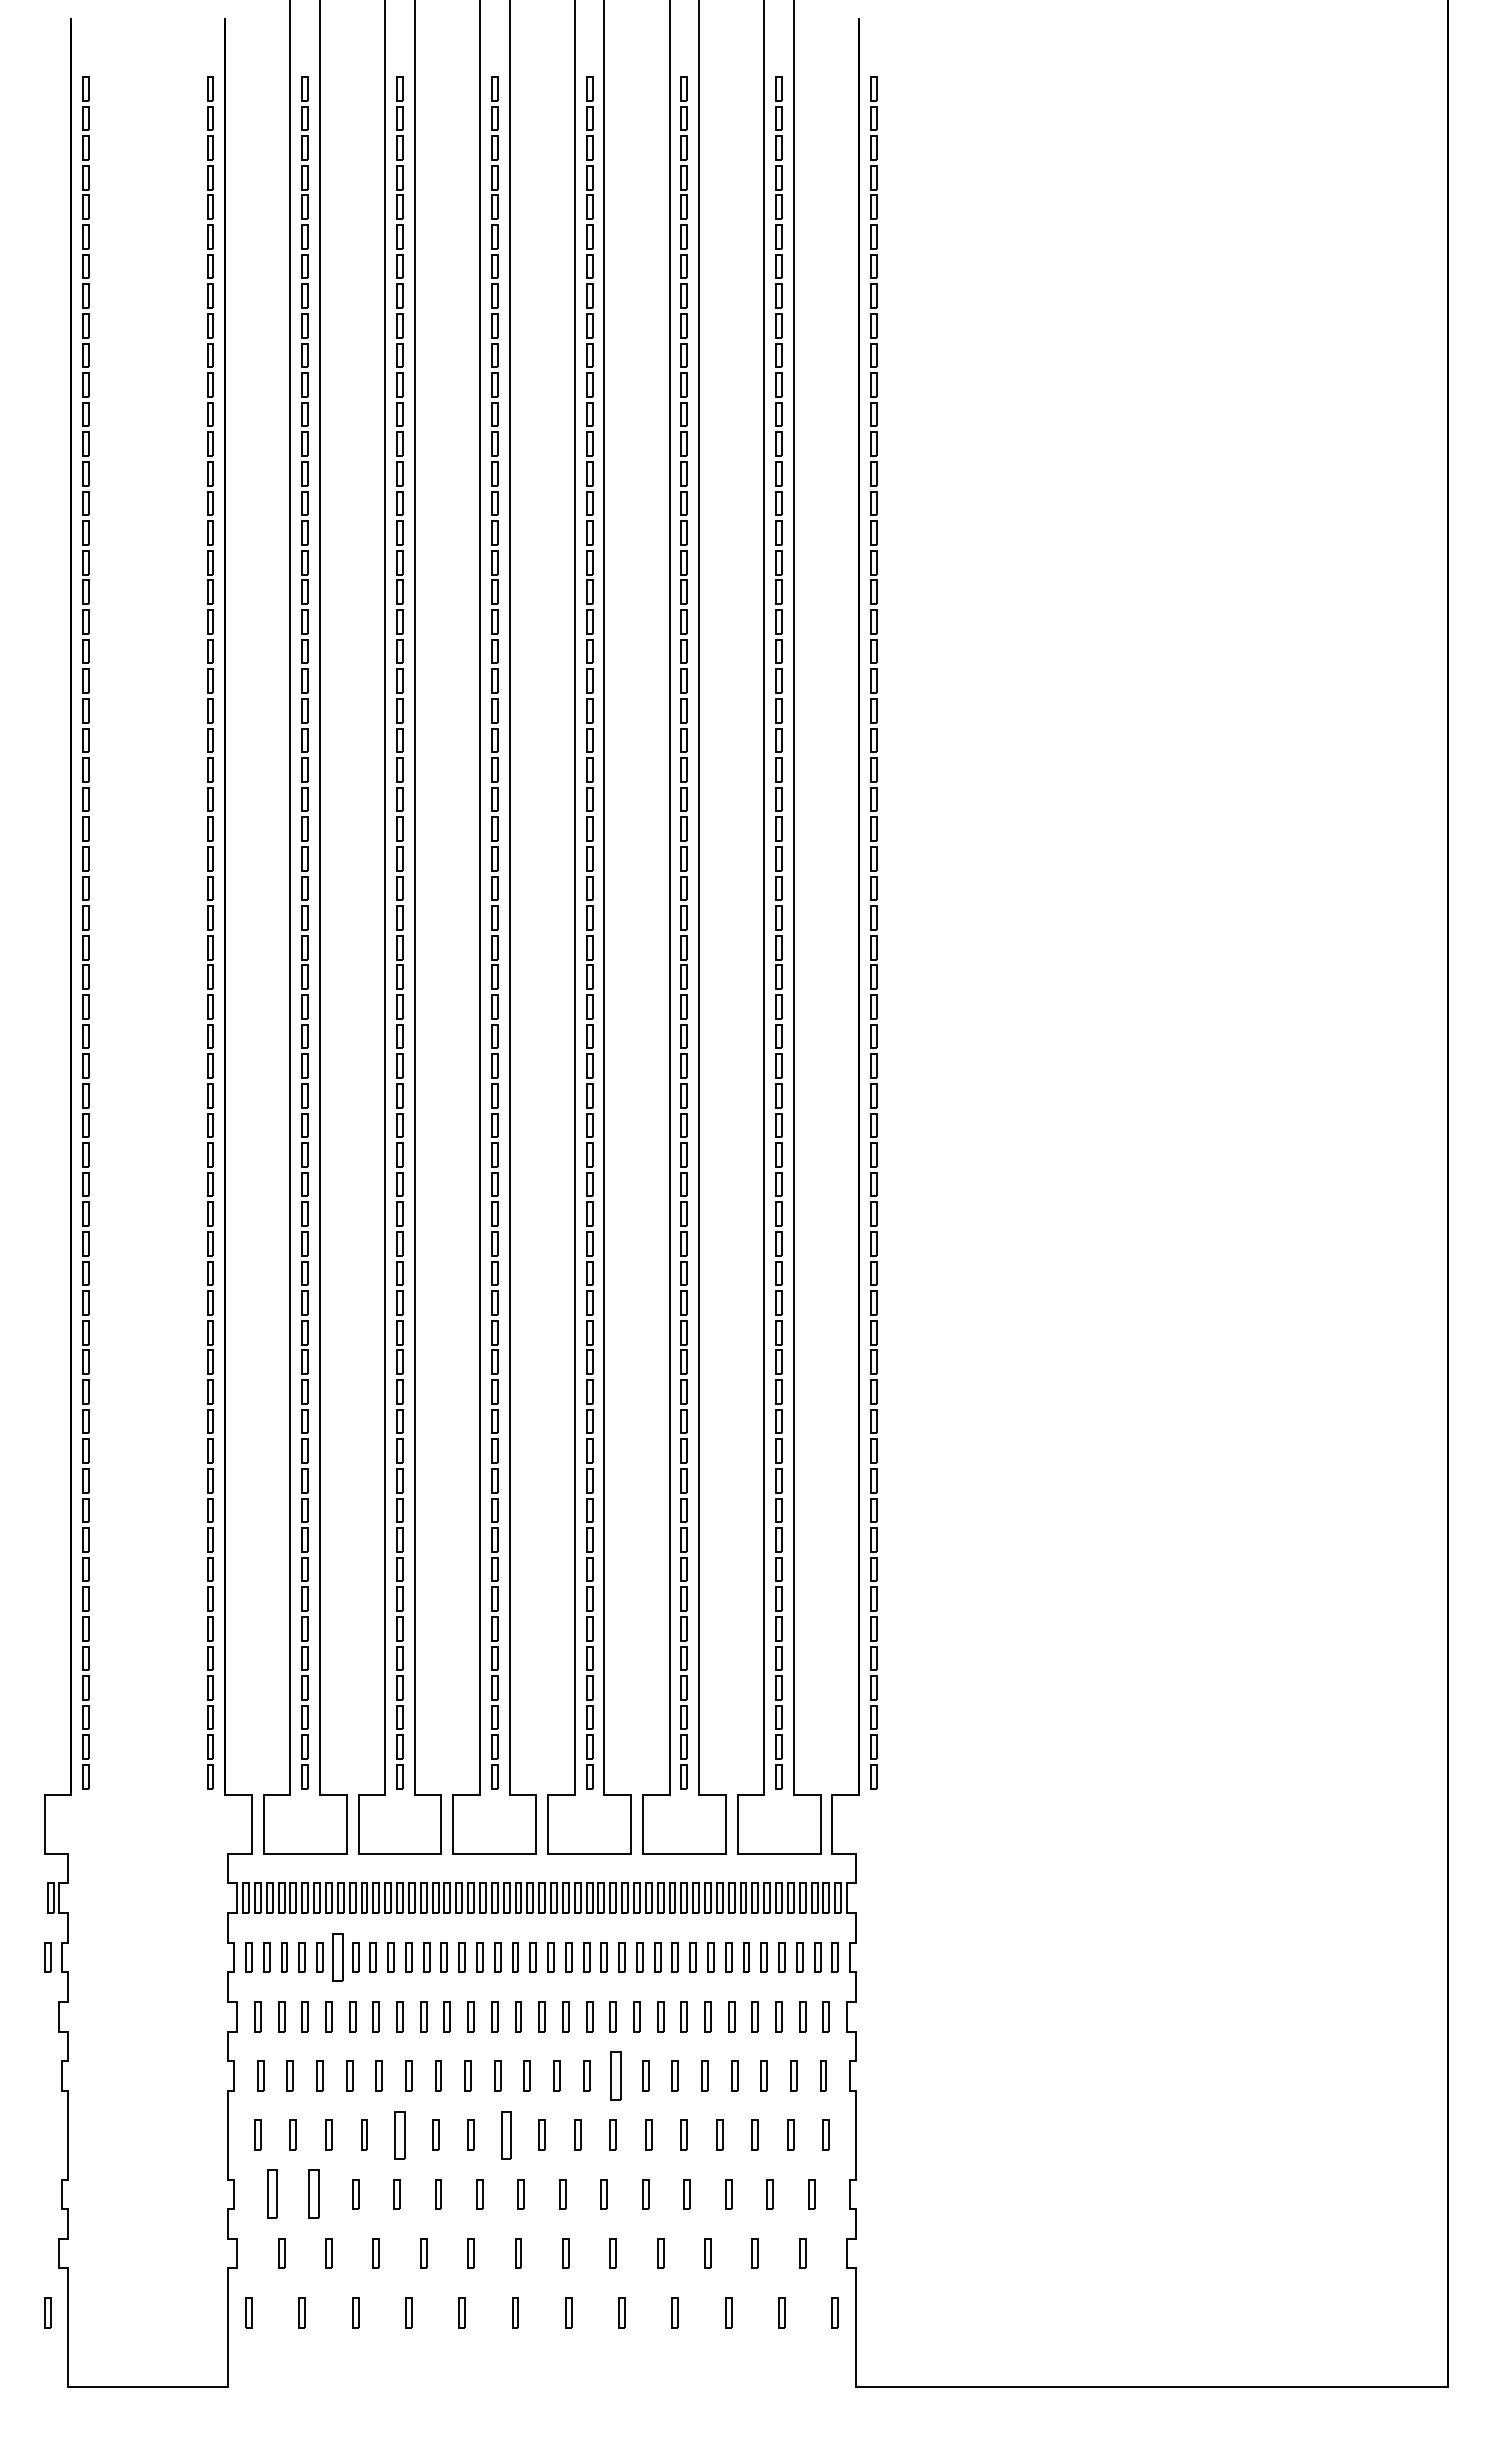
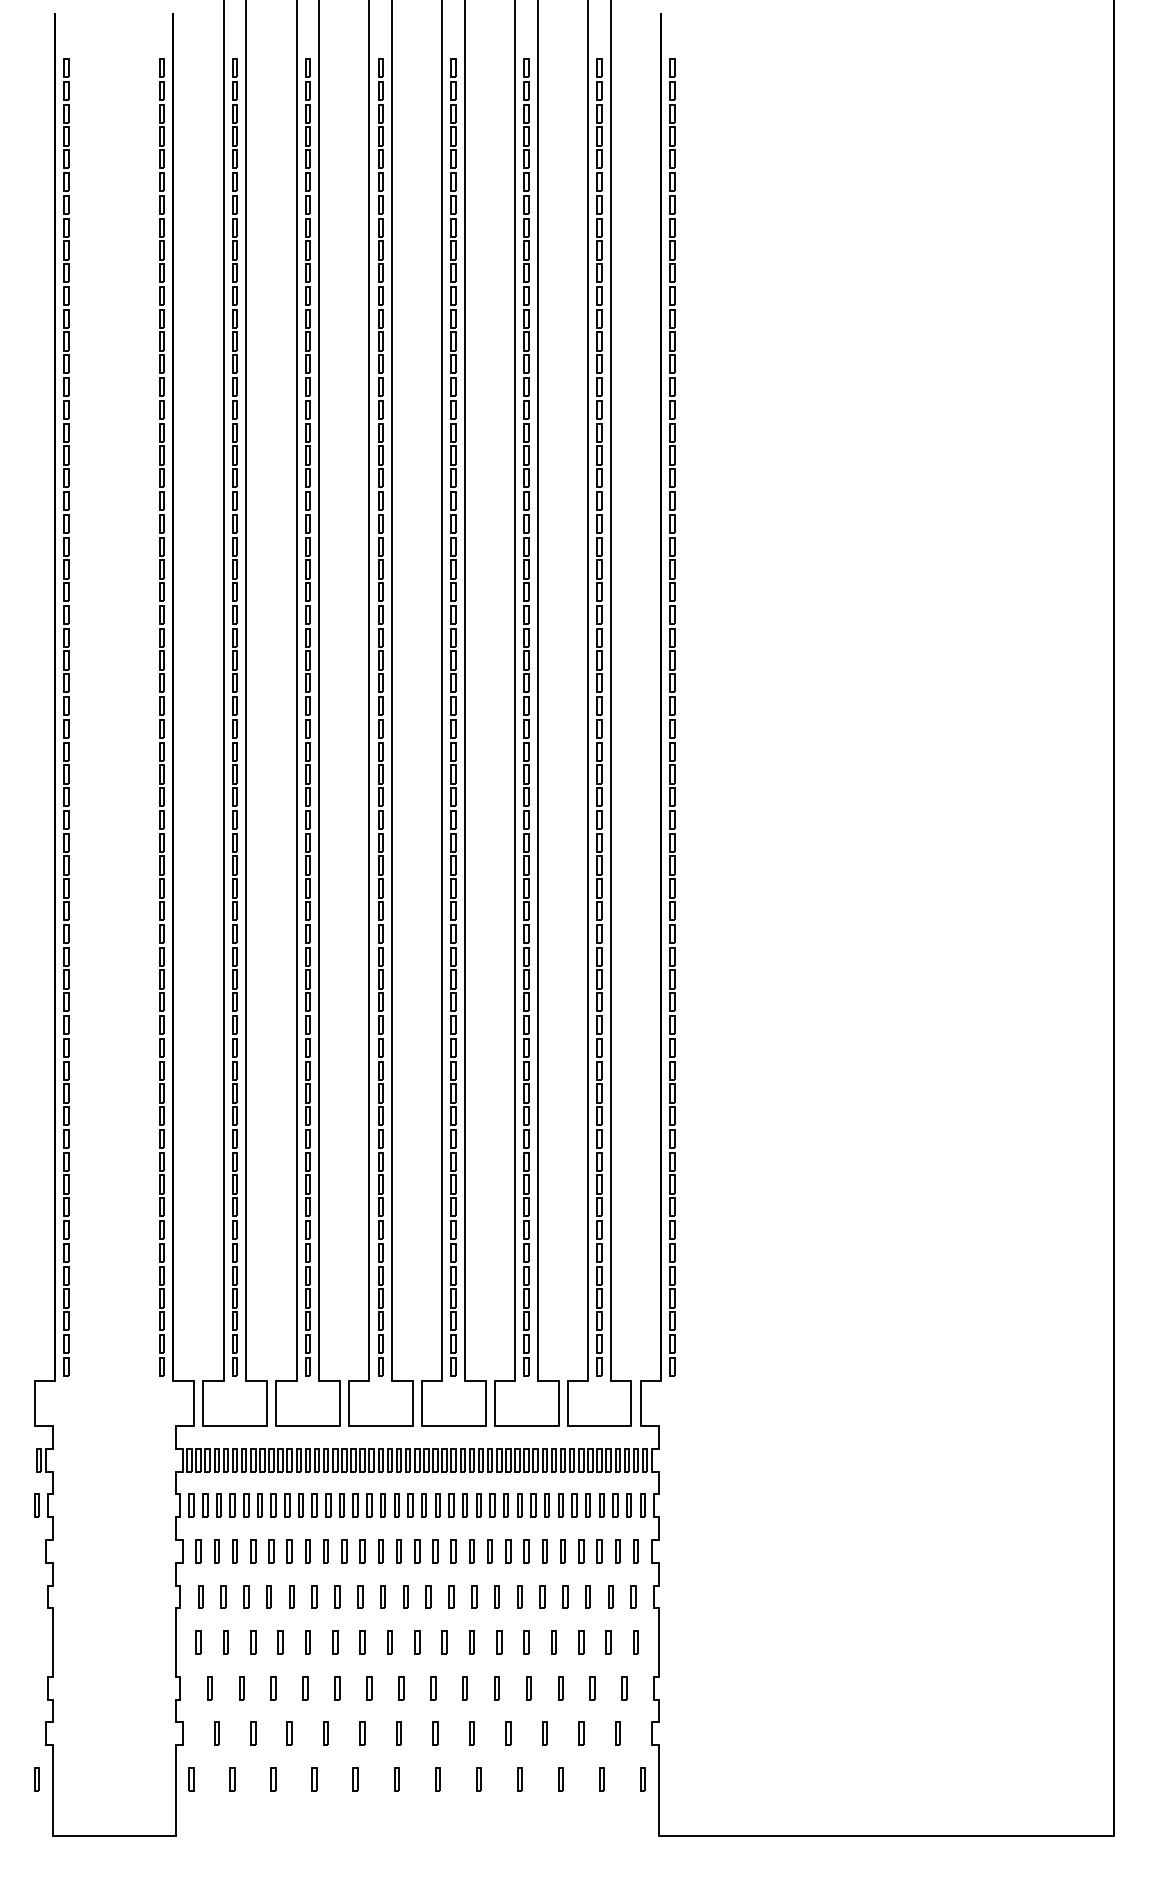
part: (337, 1957) -> (259, 1505), size x0.62
part: (616, 2075) -> (474, 1596), size x0.62
part: (399, 2135) -> (307, 1642), size x0.62
part: (506, 2135) -> (389, 1642), size x0.62
part: (272, 2194) -> (209, 1688), size x0.62
part: (313, 2194) -> (241, 1688), size x0.62

